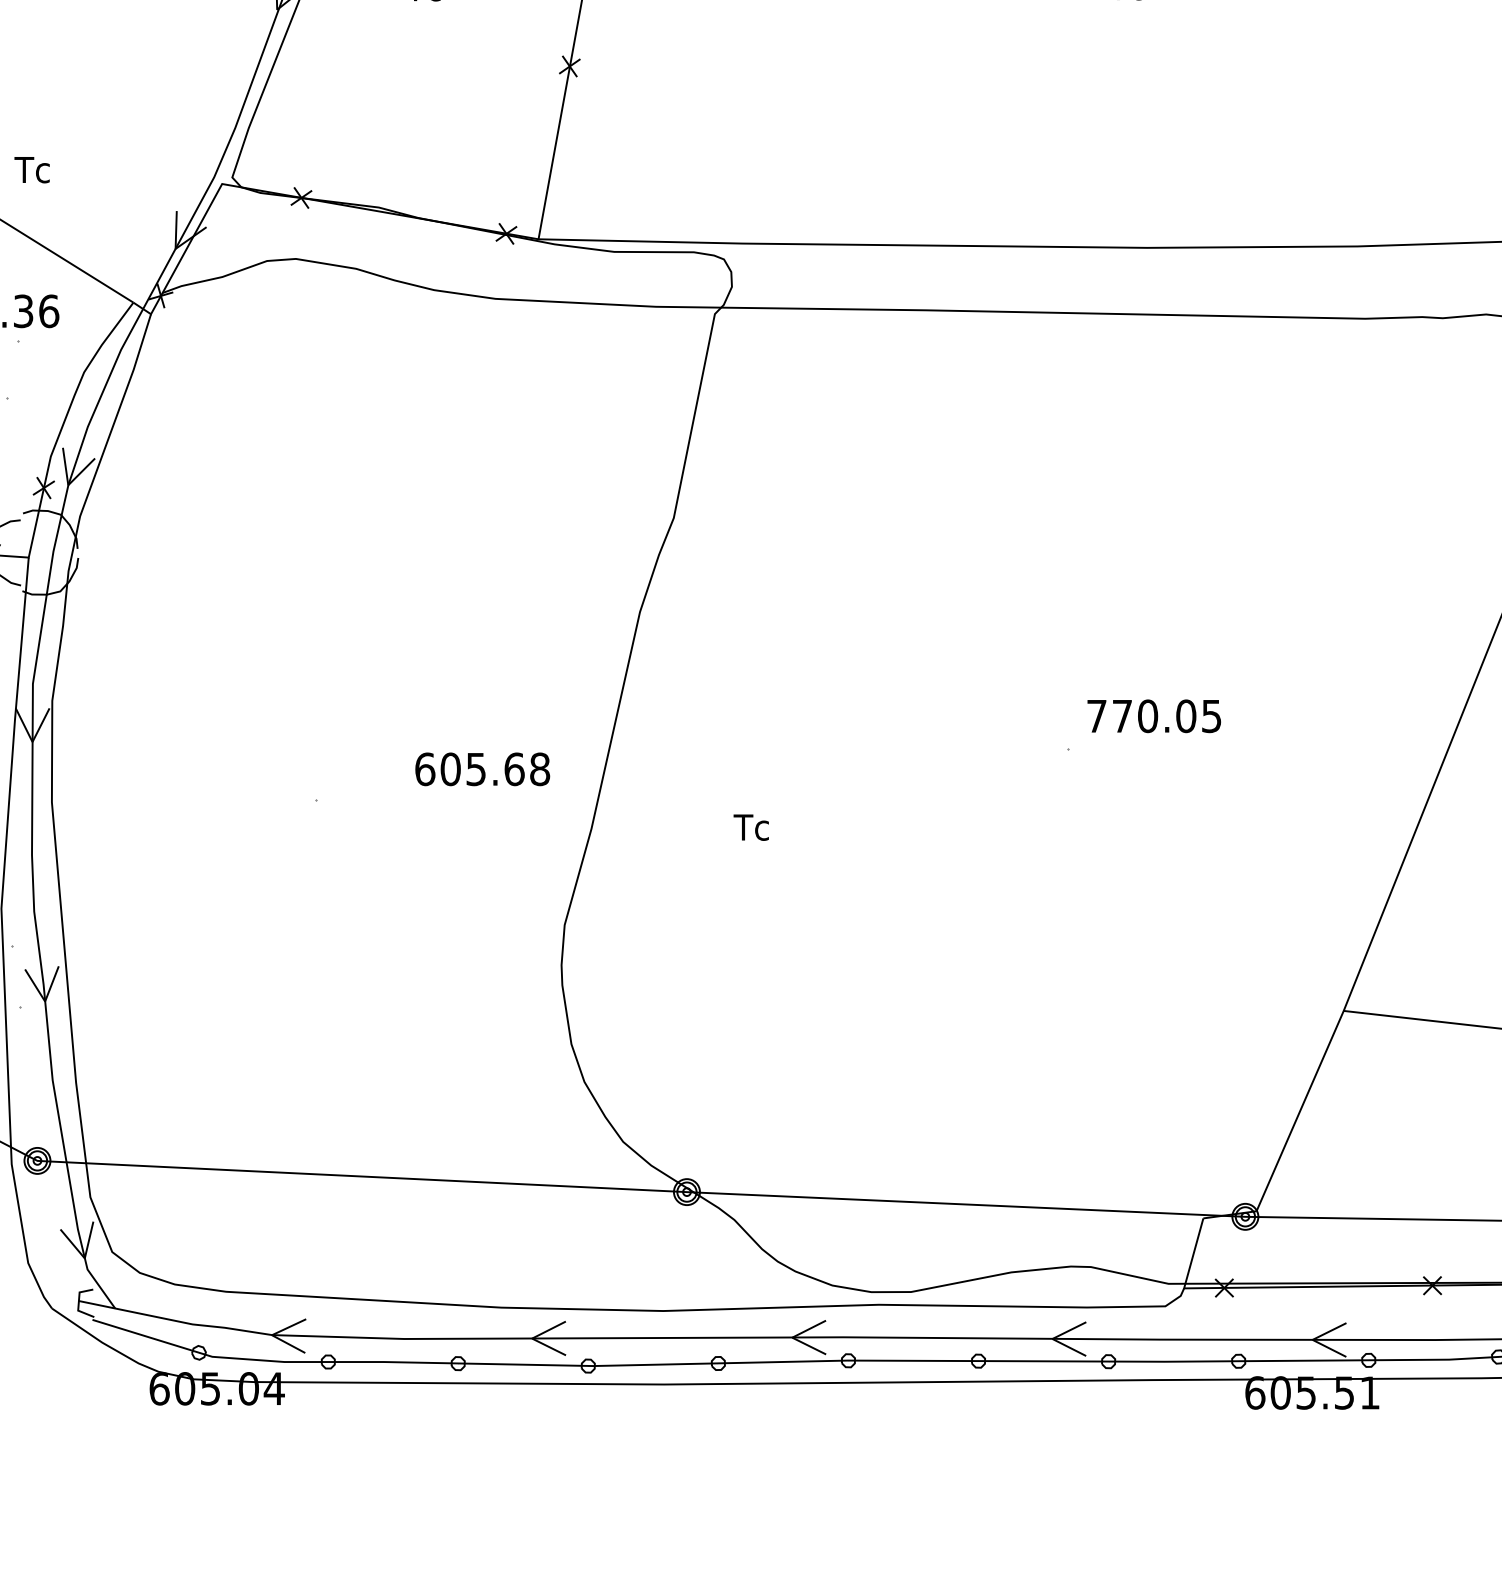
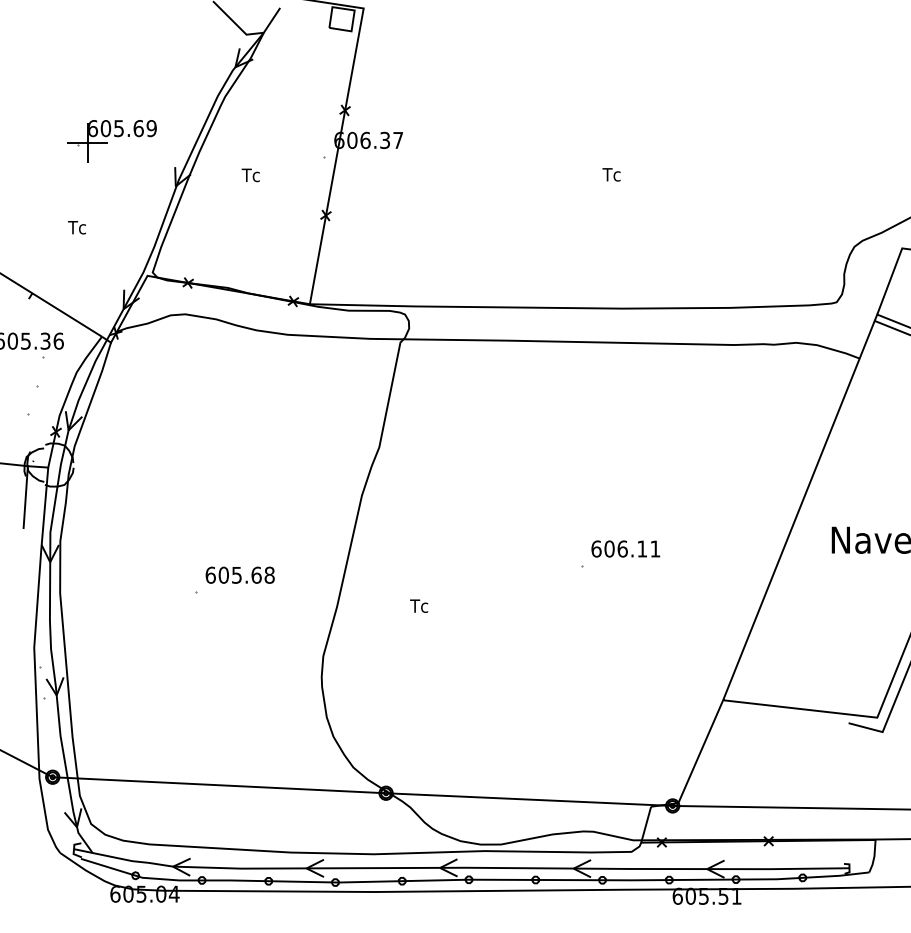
text: (31, 169) -> (76, 227), moved
text: (1153, 715) -> (625, 548), 770.05 -> 606.11
text: (481, 767) -> (239, 574), moved

